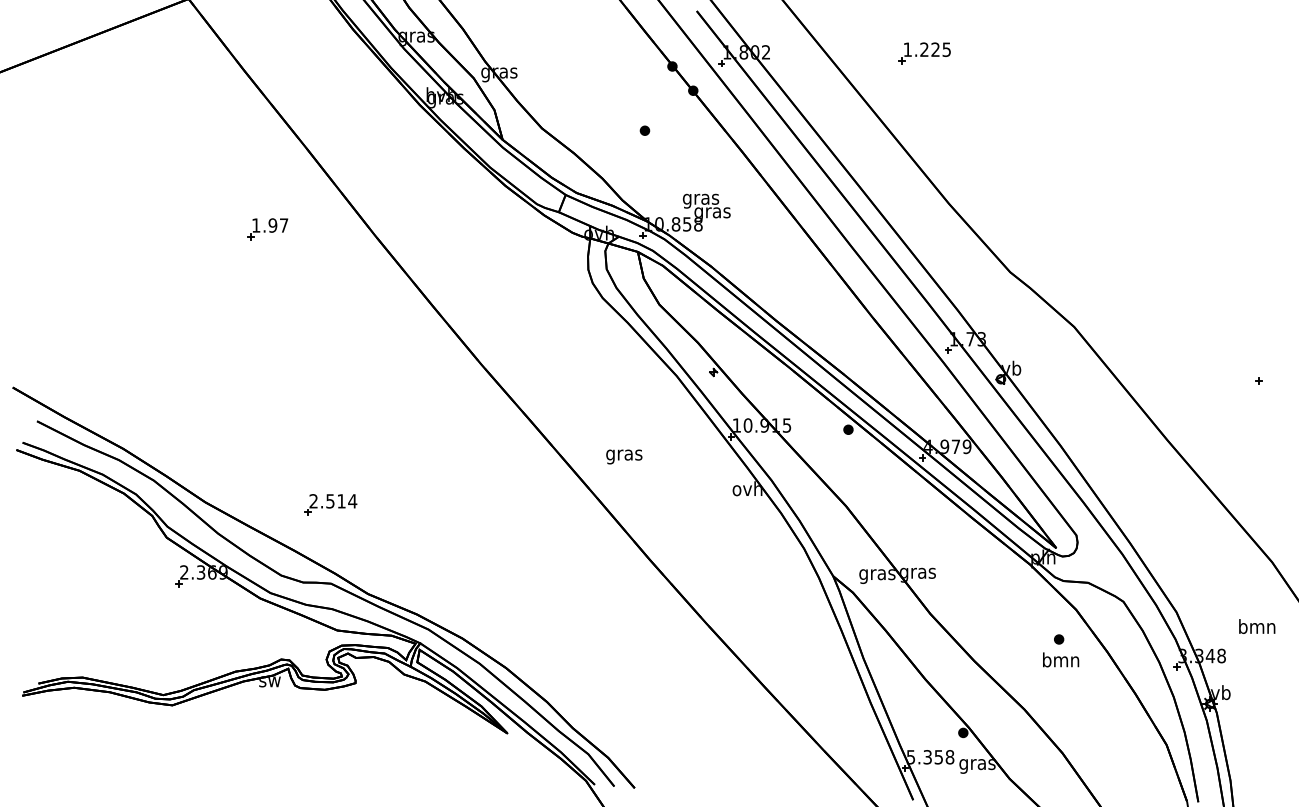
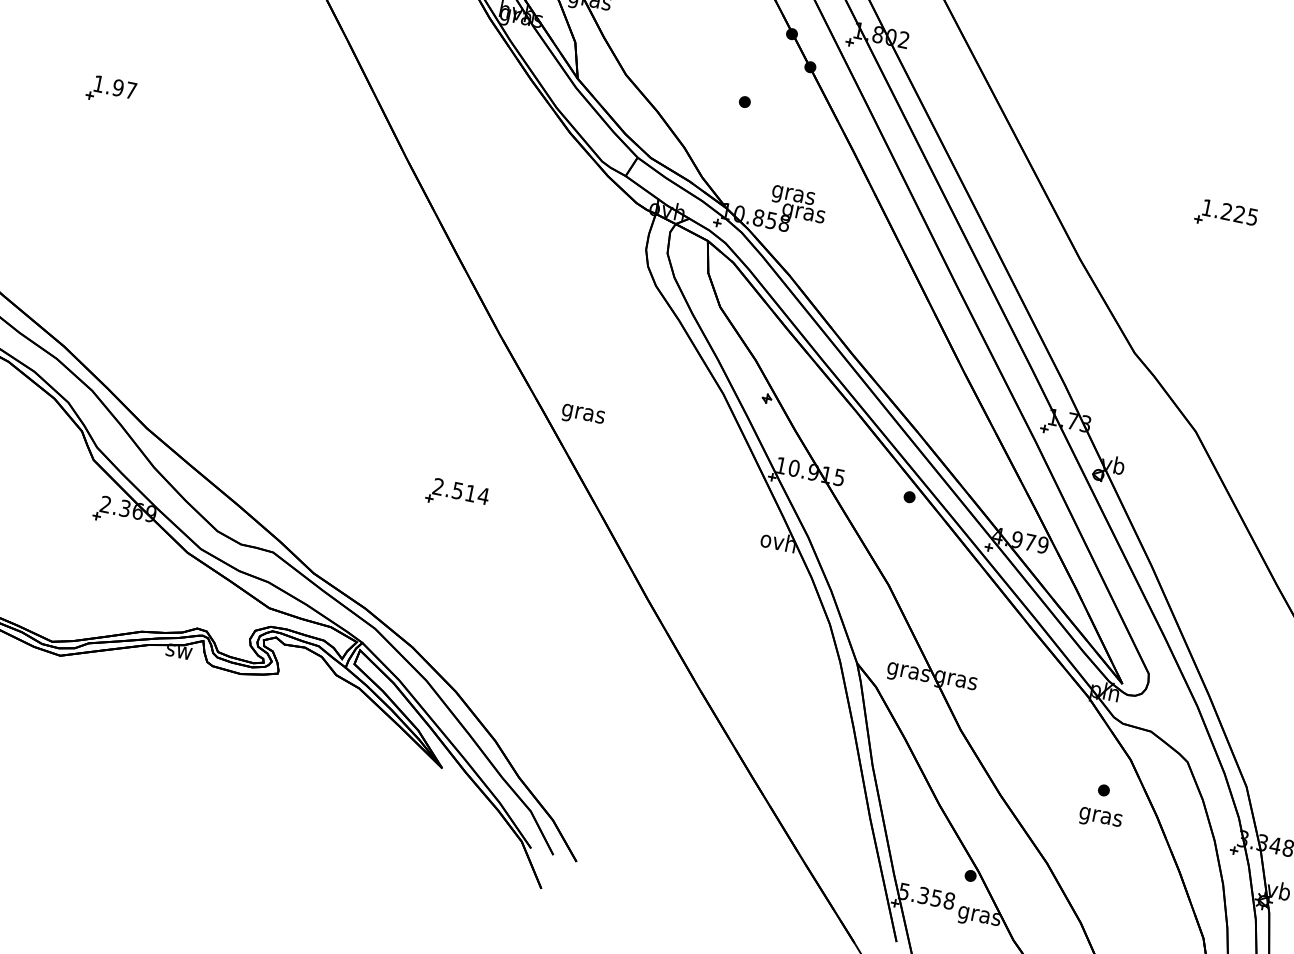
part: (924, 53) -> (1225, 216), moved
part: (267, 229) -> (111, 91), moved
text: (624, 456) -> (583, 415), moved
part: (330, 504) -> (457, 494), moved
text: (1061, 661) -> (1101, 816), bmn -> gras

